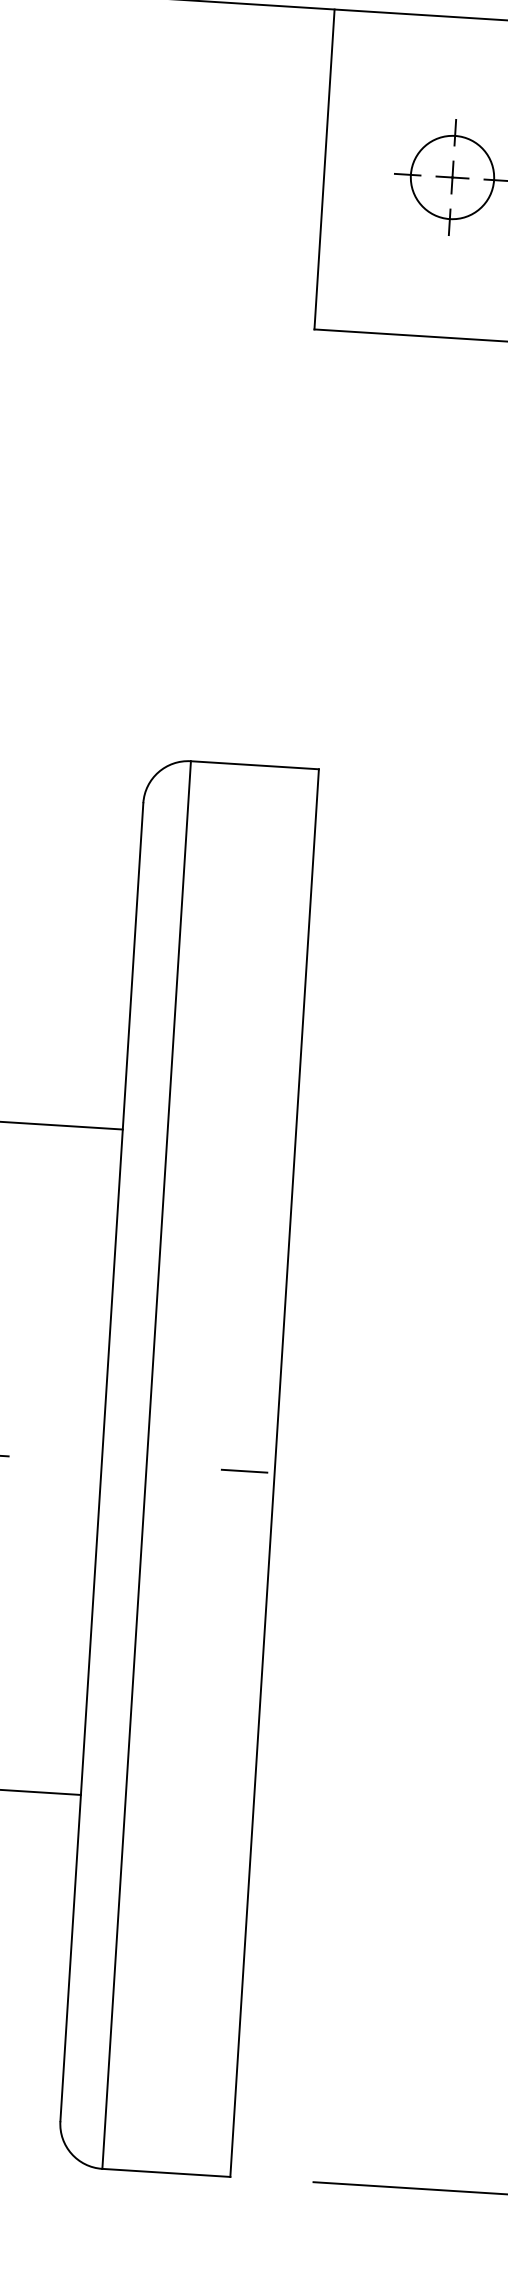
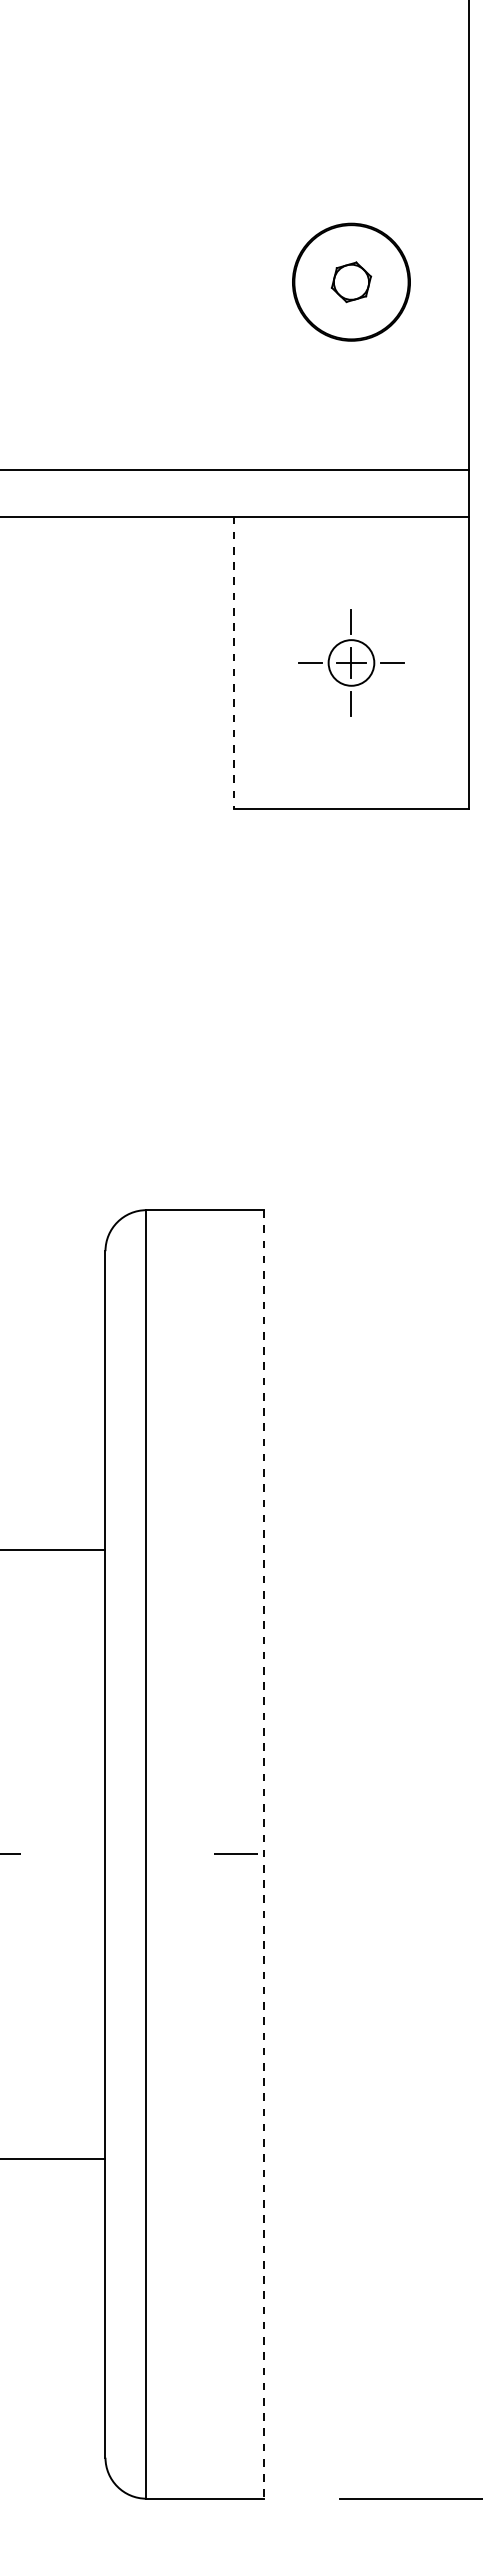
line: (324, 170) -> (234, 663), solid -> dashed
circle: (452, 177) -> (351, 662), size x0.6
line: (274, 1473) -> (263, 1854), solid -> dashed

